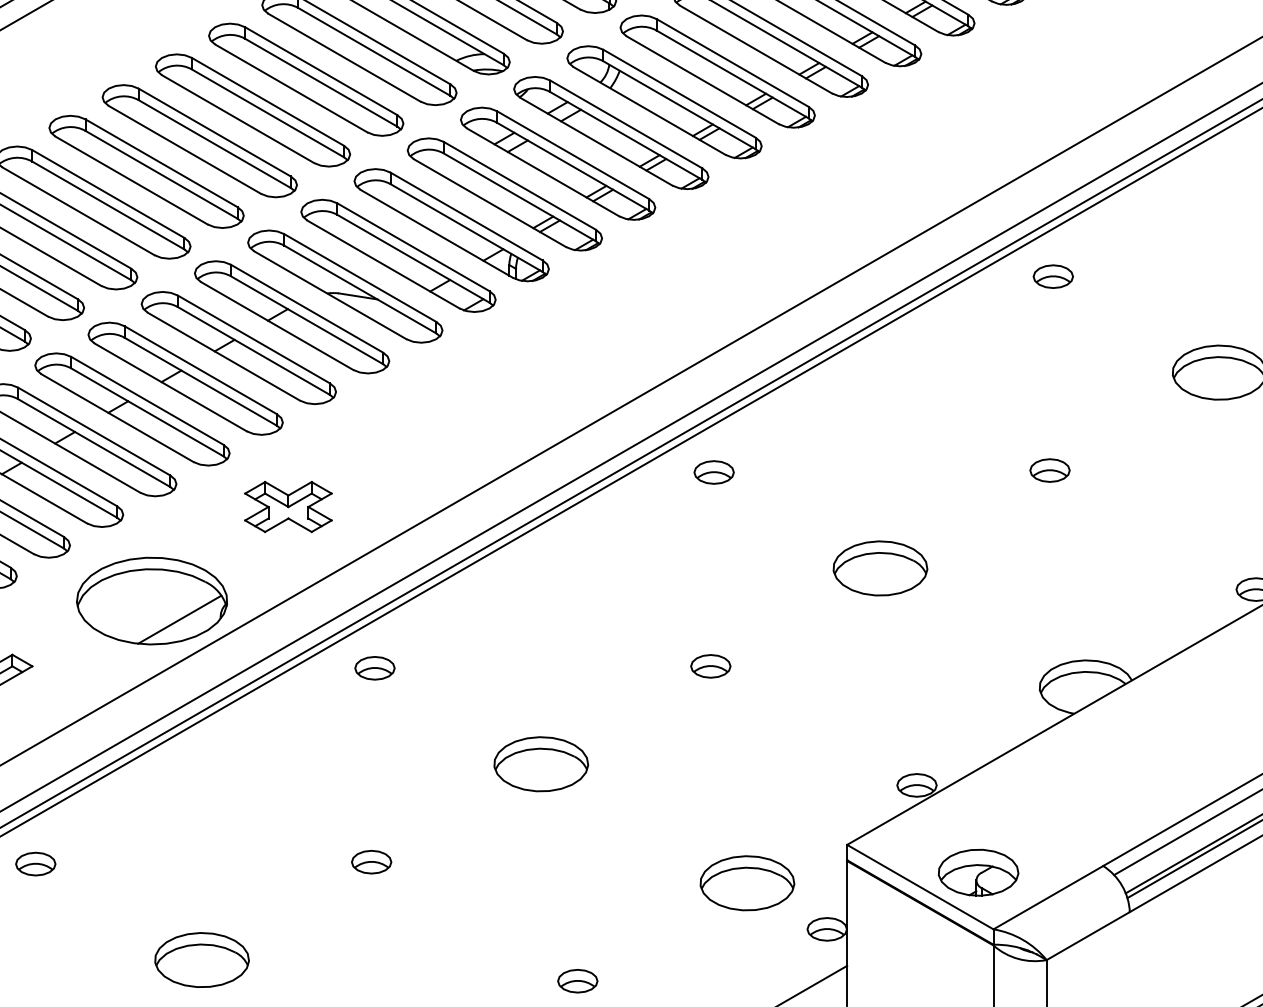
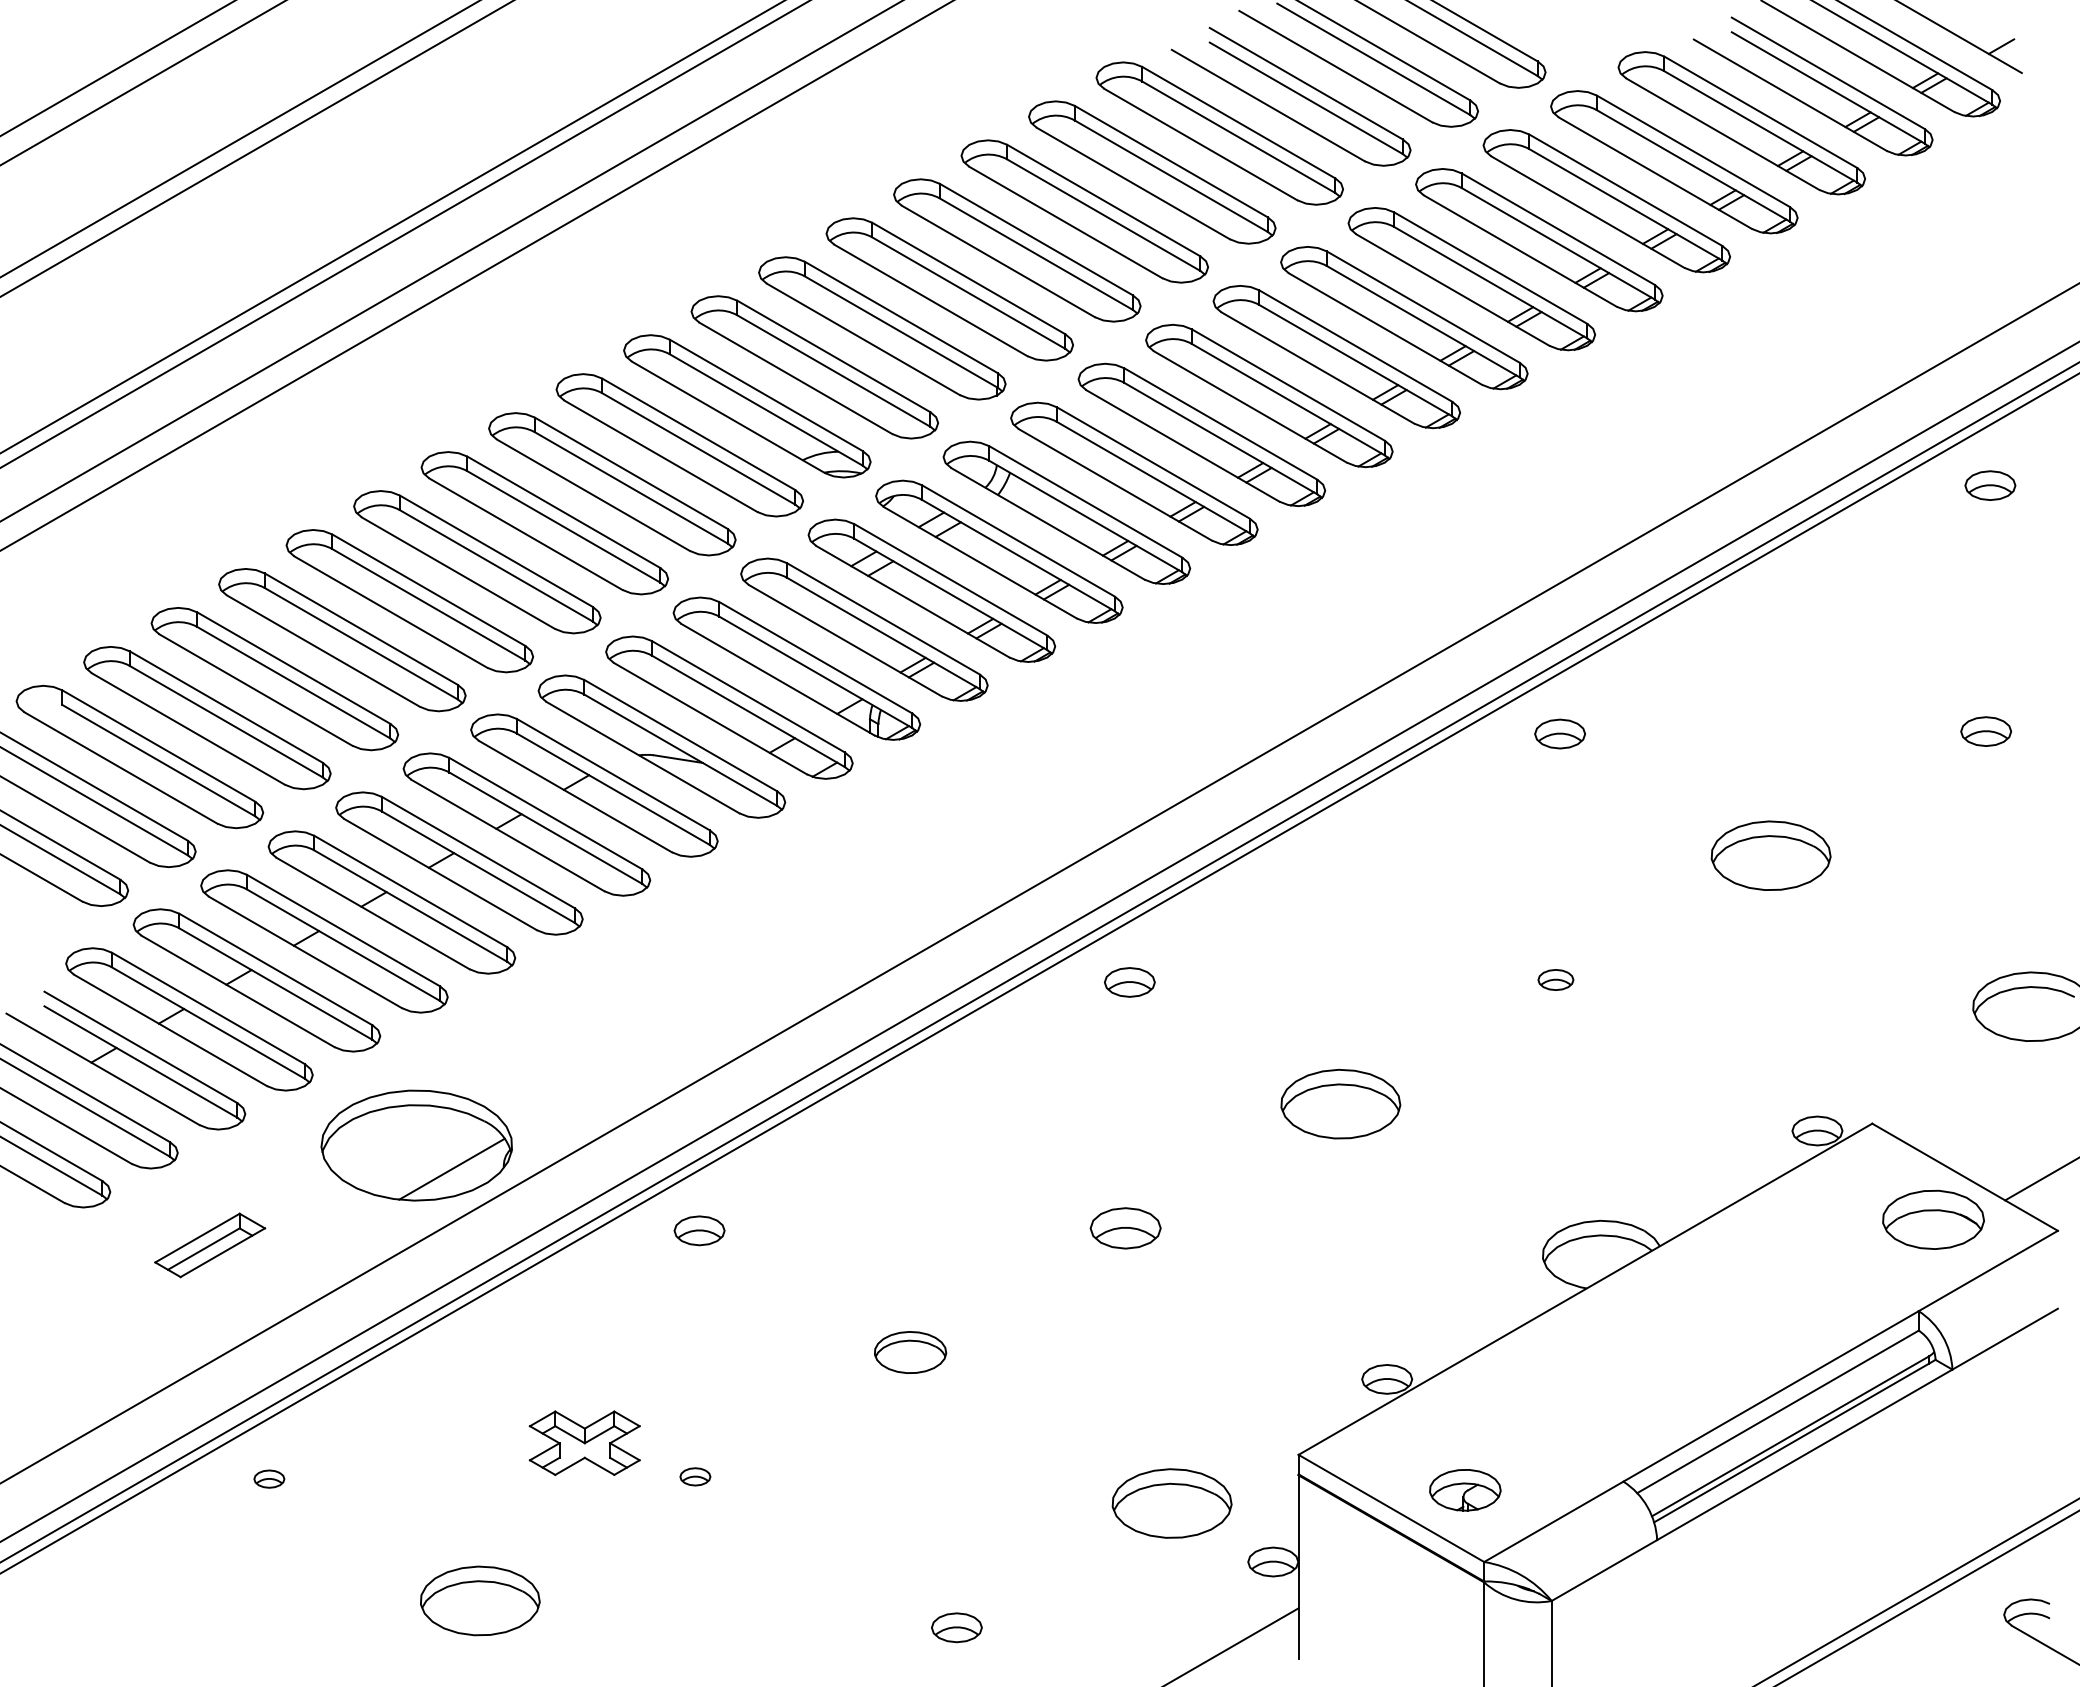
part: (1049, 470) -> (1555, 979), size x0.7
part: (288, 506) -> (584, 1442), moved
part: (710, 666) -> (1125, 1228), size x1.4
part: (541, 764) -> (910, 1352), size x0.6
part: (371, 861) -> (695, 1476), size x0.6
part: (35, 863) -> (269, 1478), size x0.6
part: (978, 872) -> (1465, 1490), size x0.7

